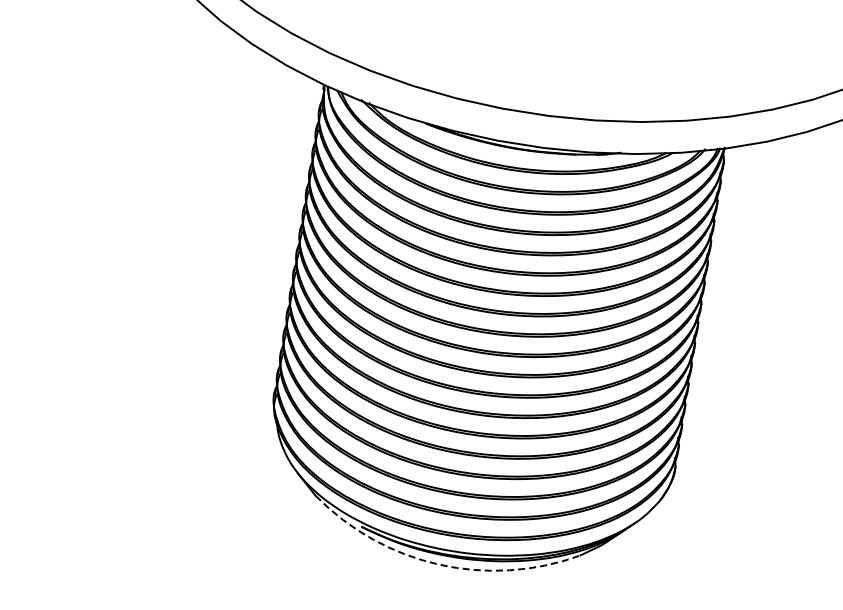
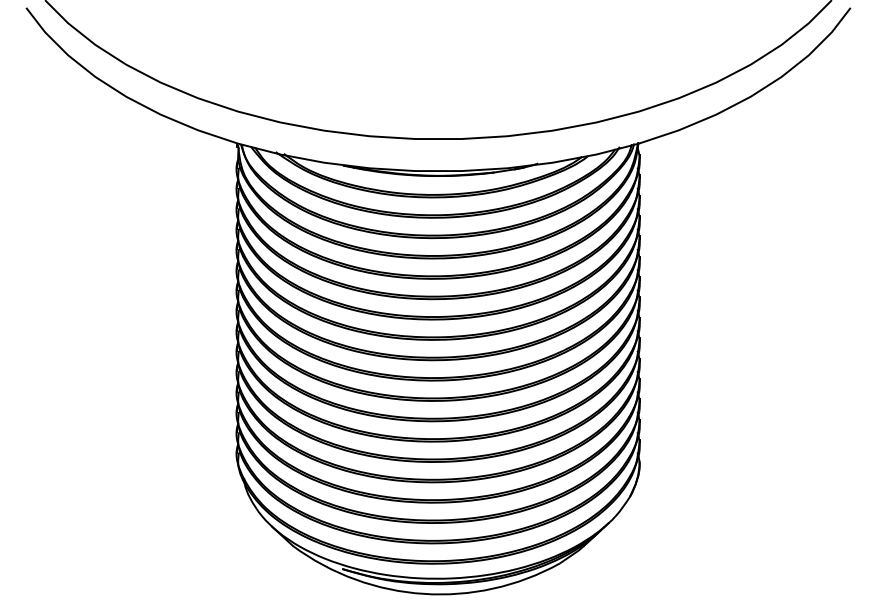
arc: (438, 564) -> (423, 593), dashed -> solid

